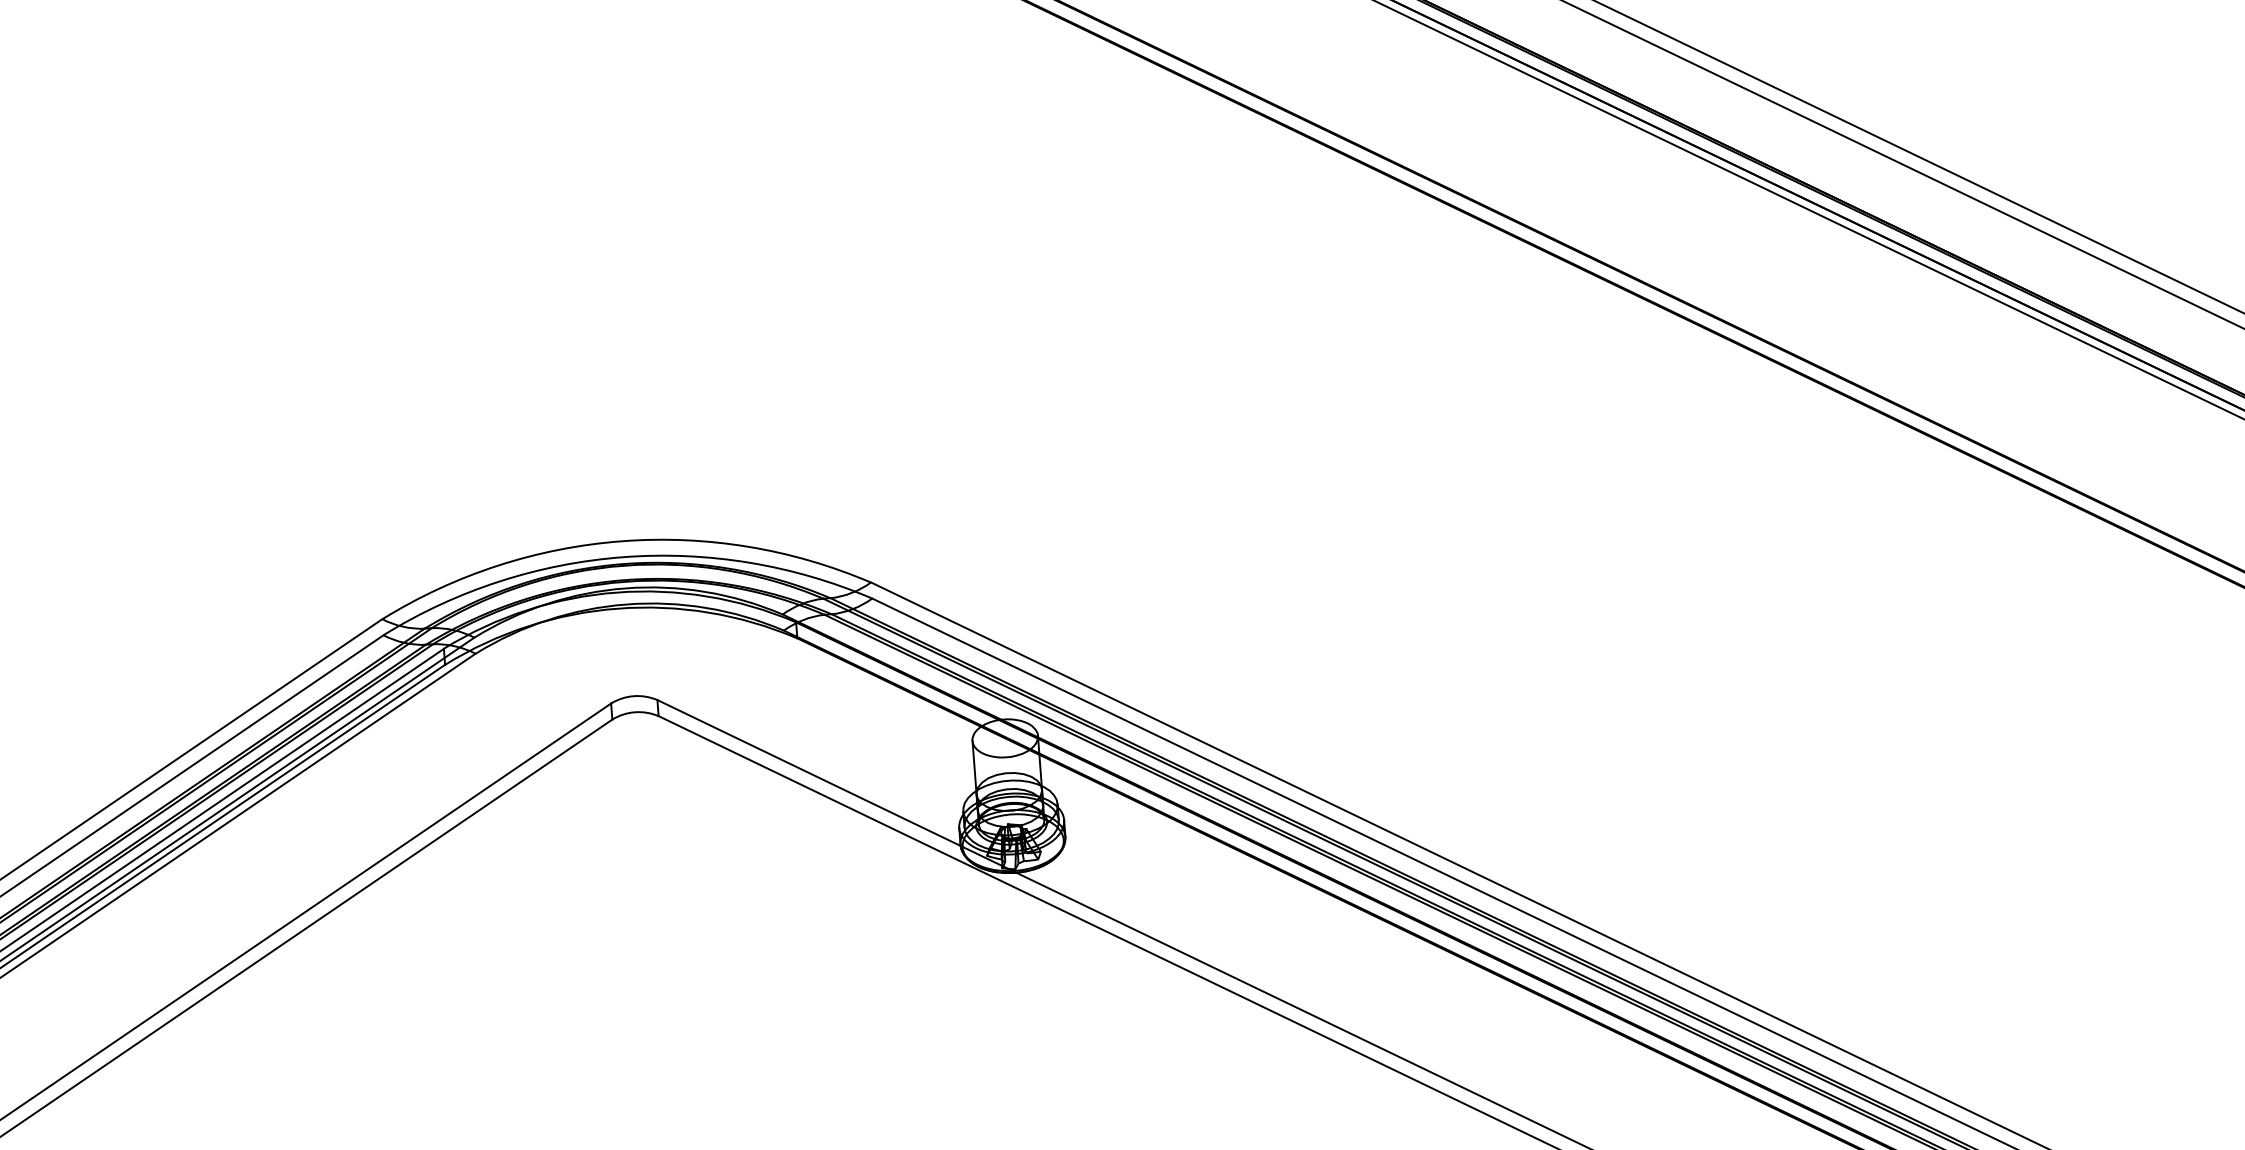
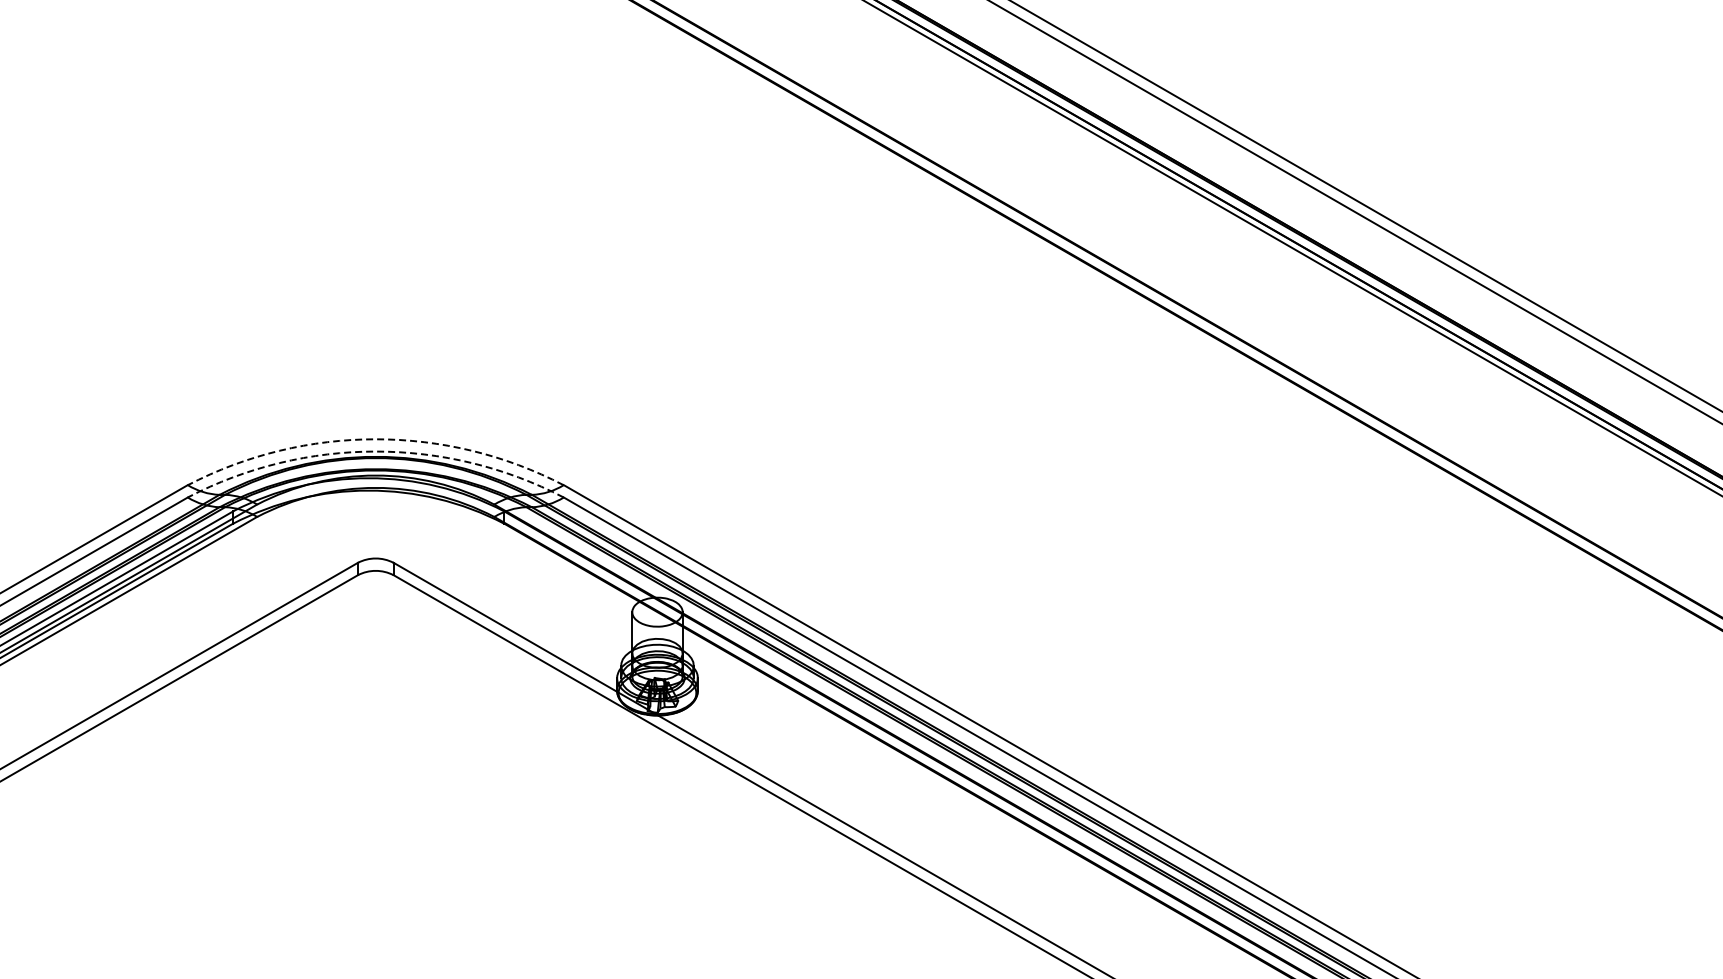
arc: (621, 541) -> (375, 439), solid -> dashed
arc: (623, 557) -> (375, 451), solid -> dashed

